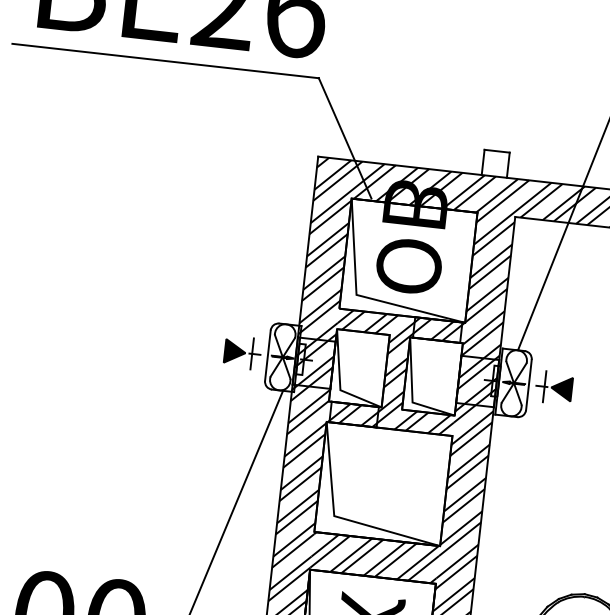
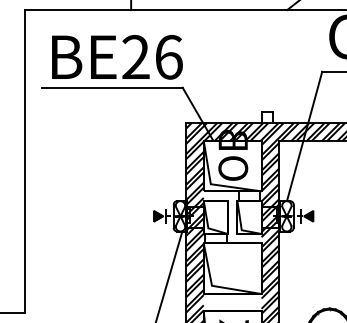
hatch: (395, 372) -> (232, 217), removed
hatch: (374, 557) -> (232, 302), removed

